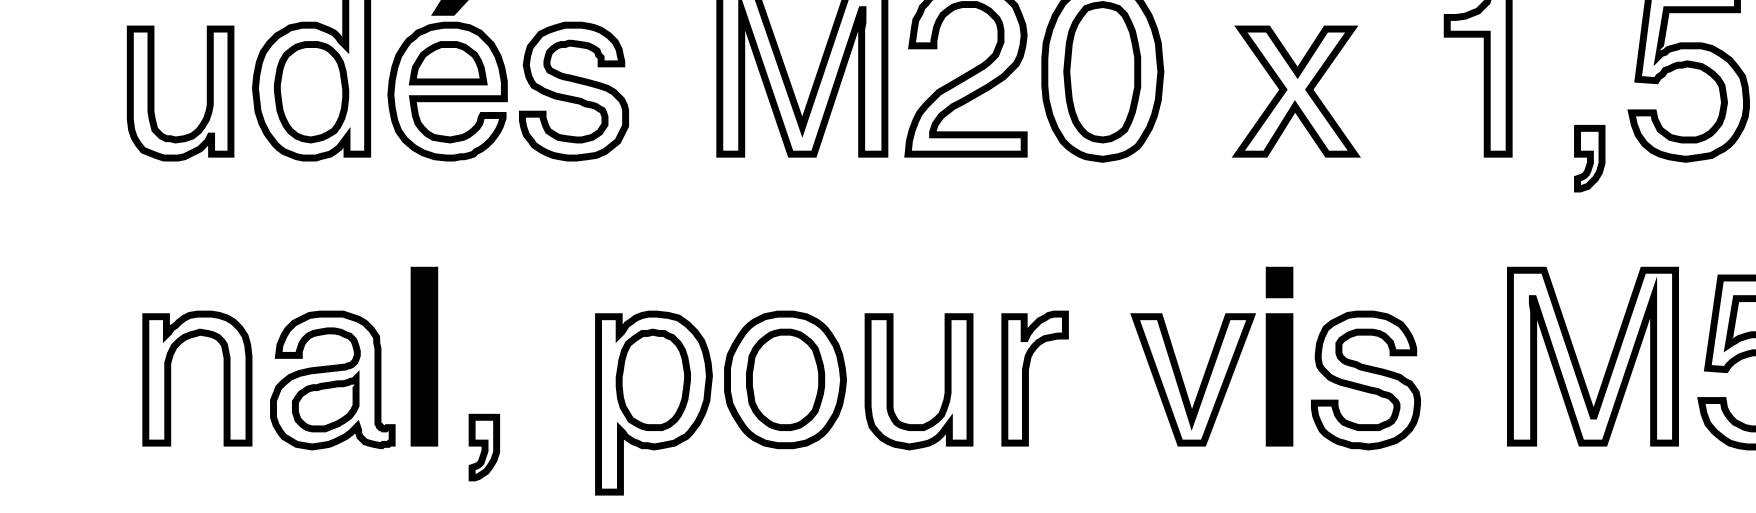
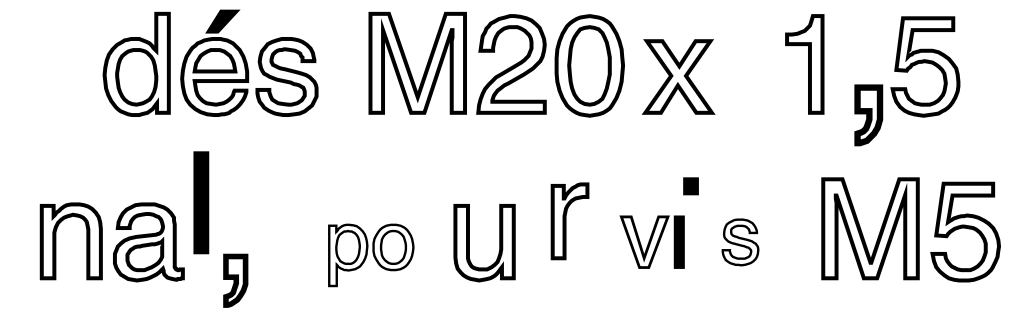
part: (1296, 90) -> (678, 76), moved
part: (154, 92) -> (46, 77), removed
part: (1589, 158) -> (868, 115), size x1.6
part: (424, 356) -> (201, 202), moved
part: (1034, 378) -> (569, 221), moved
part: (1210, 380) -> (651, 242), size x0.7
part: (1365, 380) -> (740, 242), size x0.6
part: (721, 403) -> (371, 255), size x0.6
part: (484, 446) -> (235, 280), size x1.4

